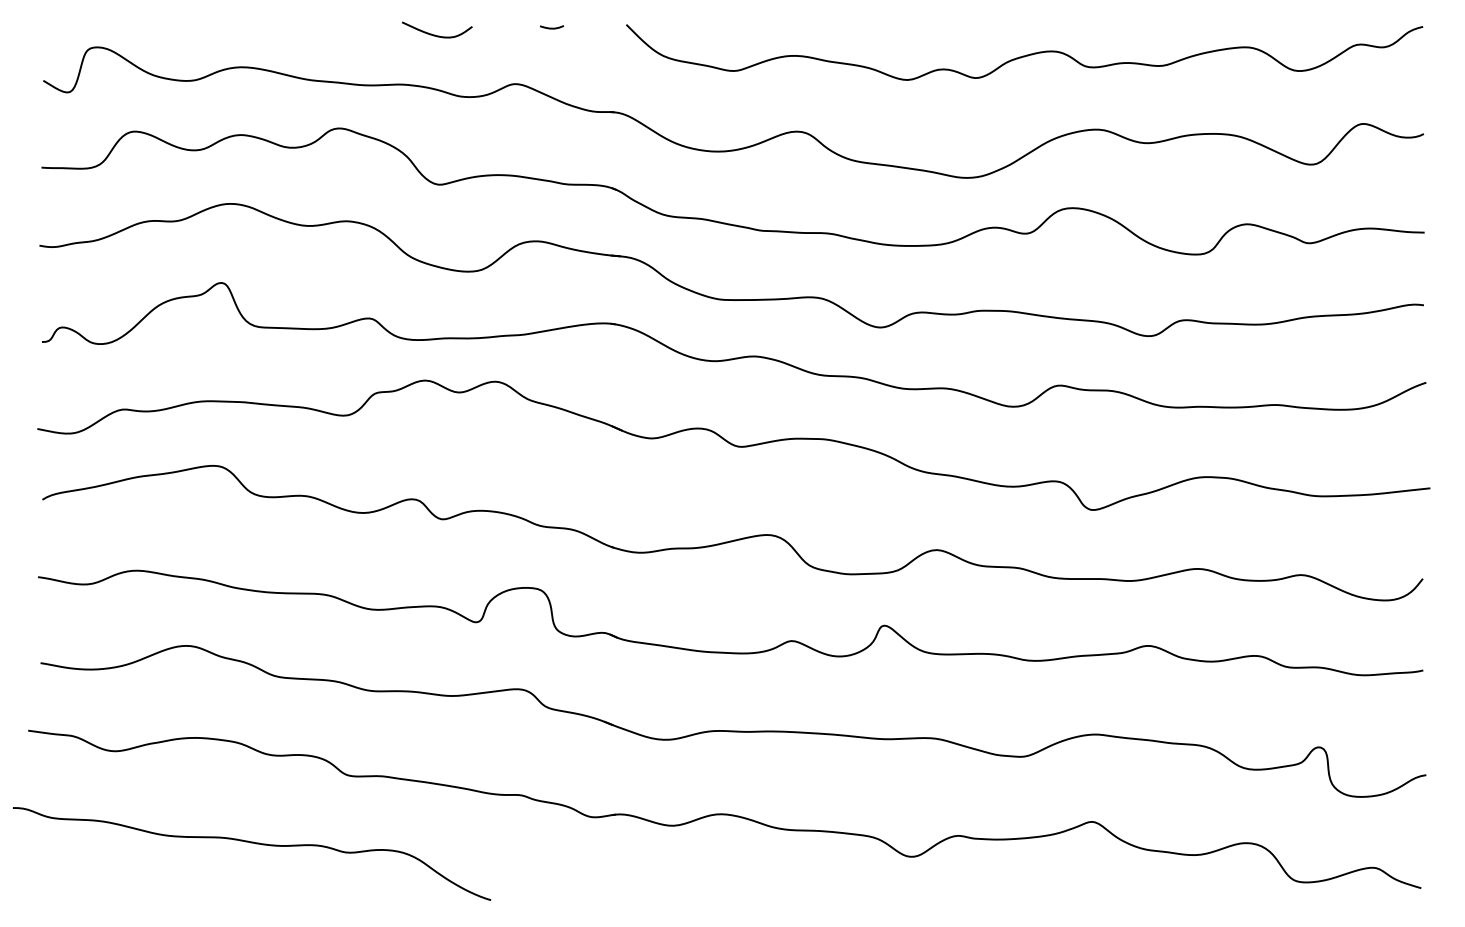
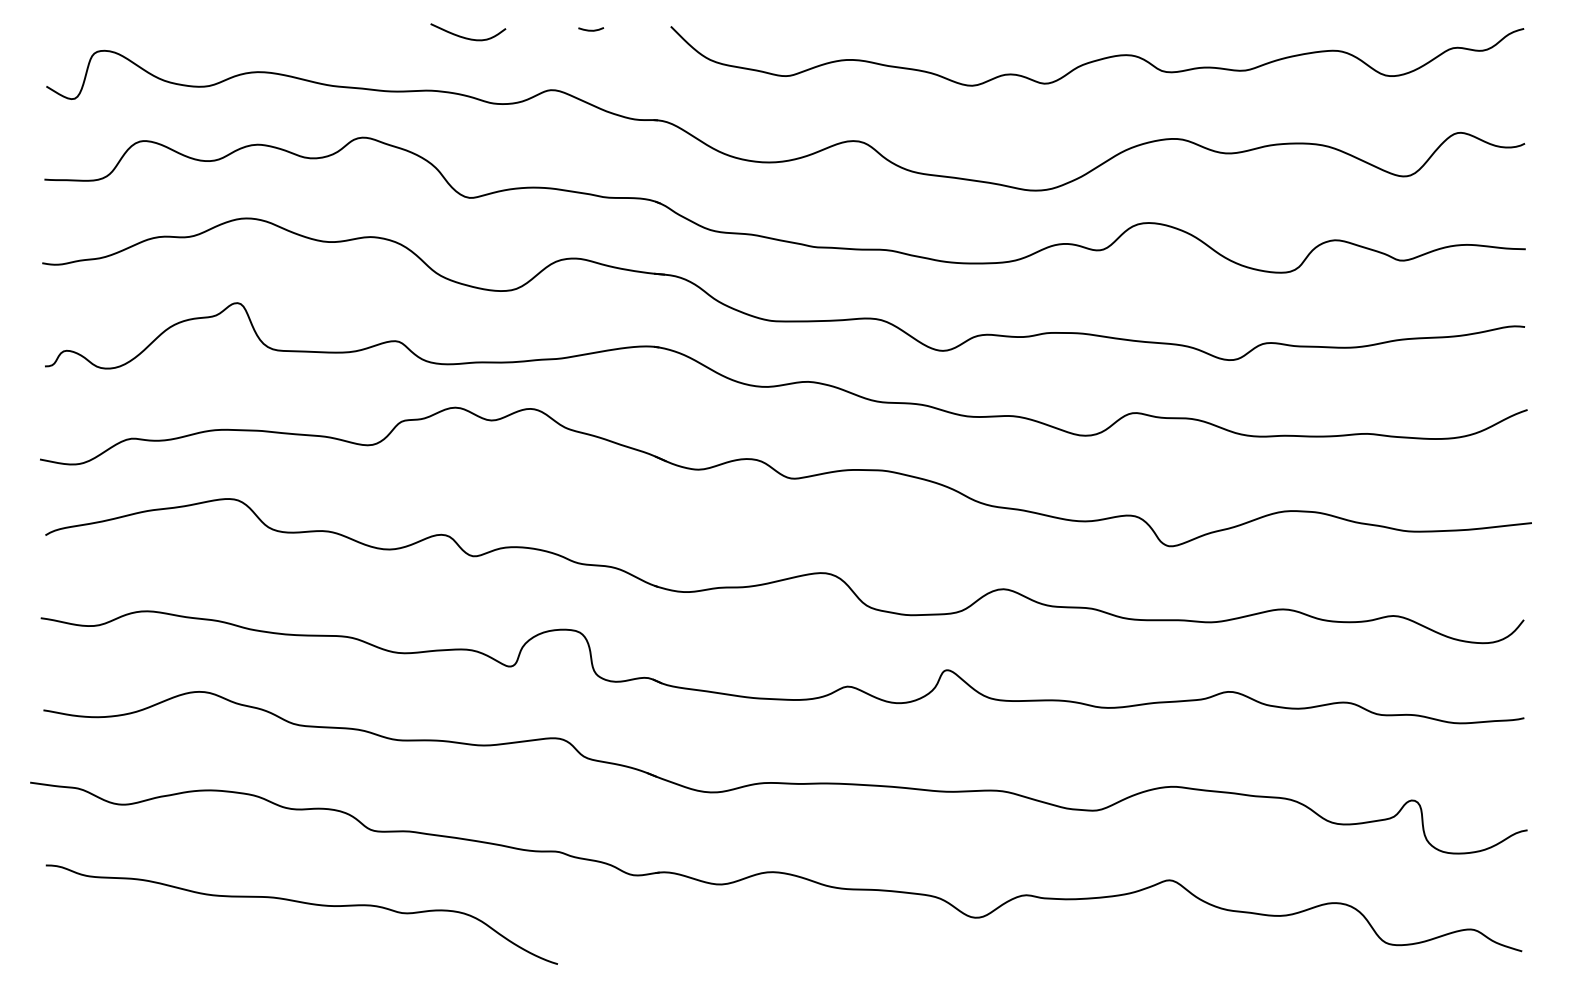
curve: (251, 843) -> (301, 903), moved

